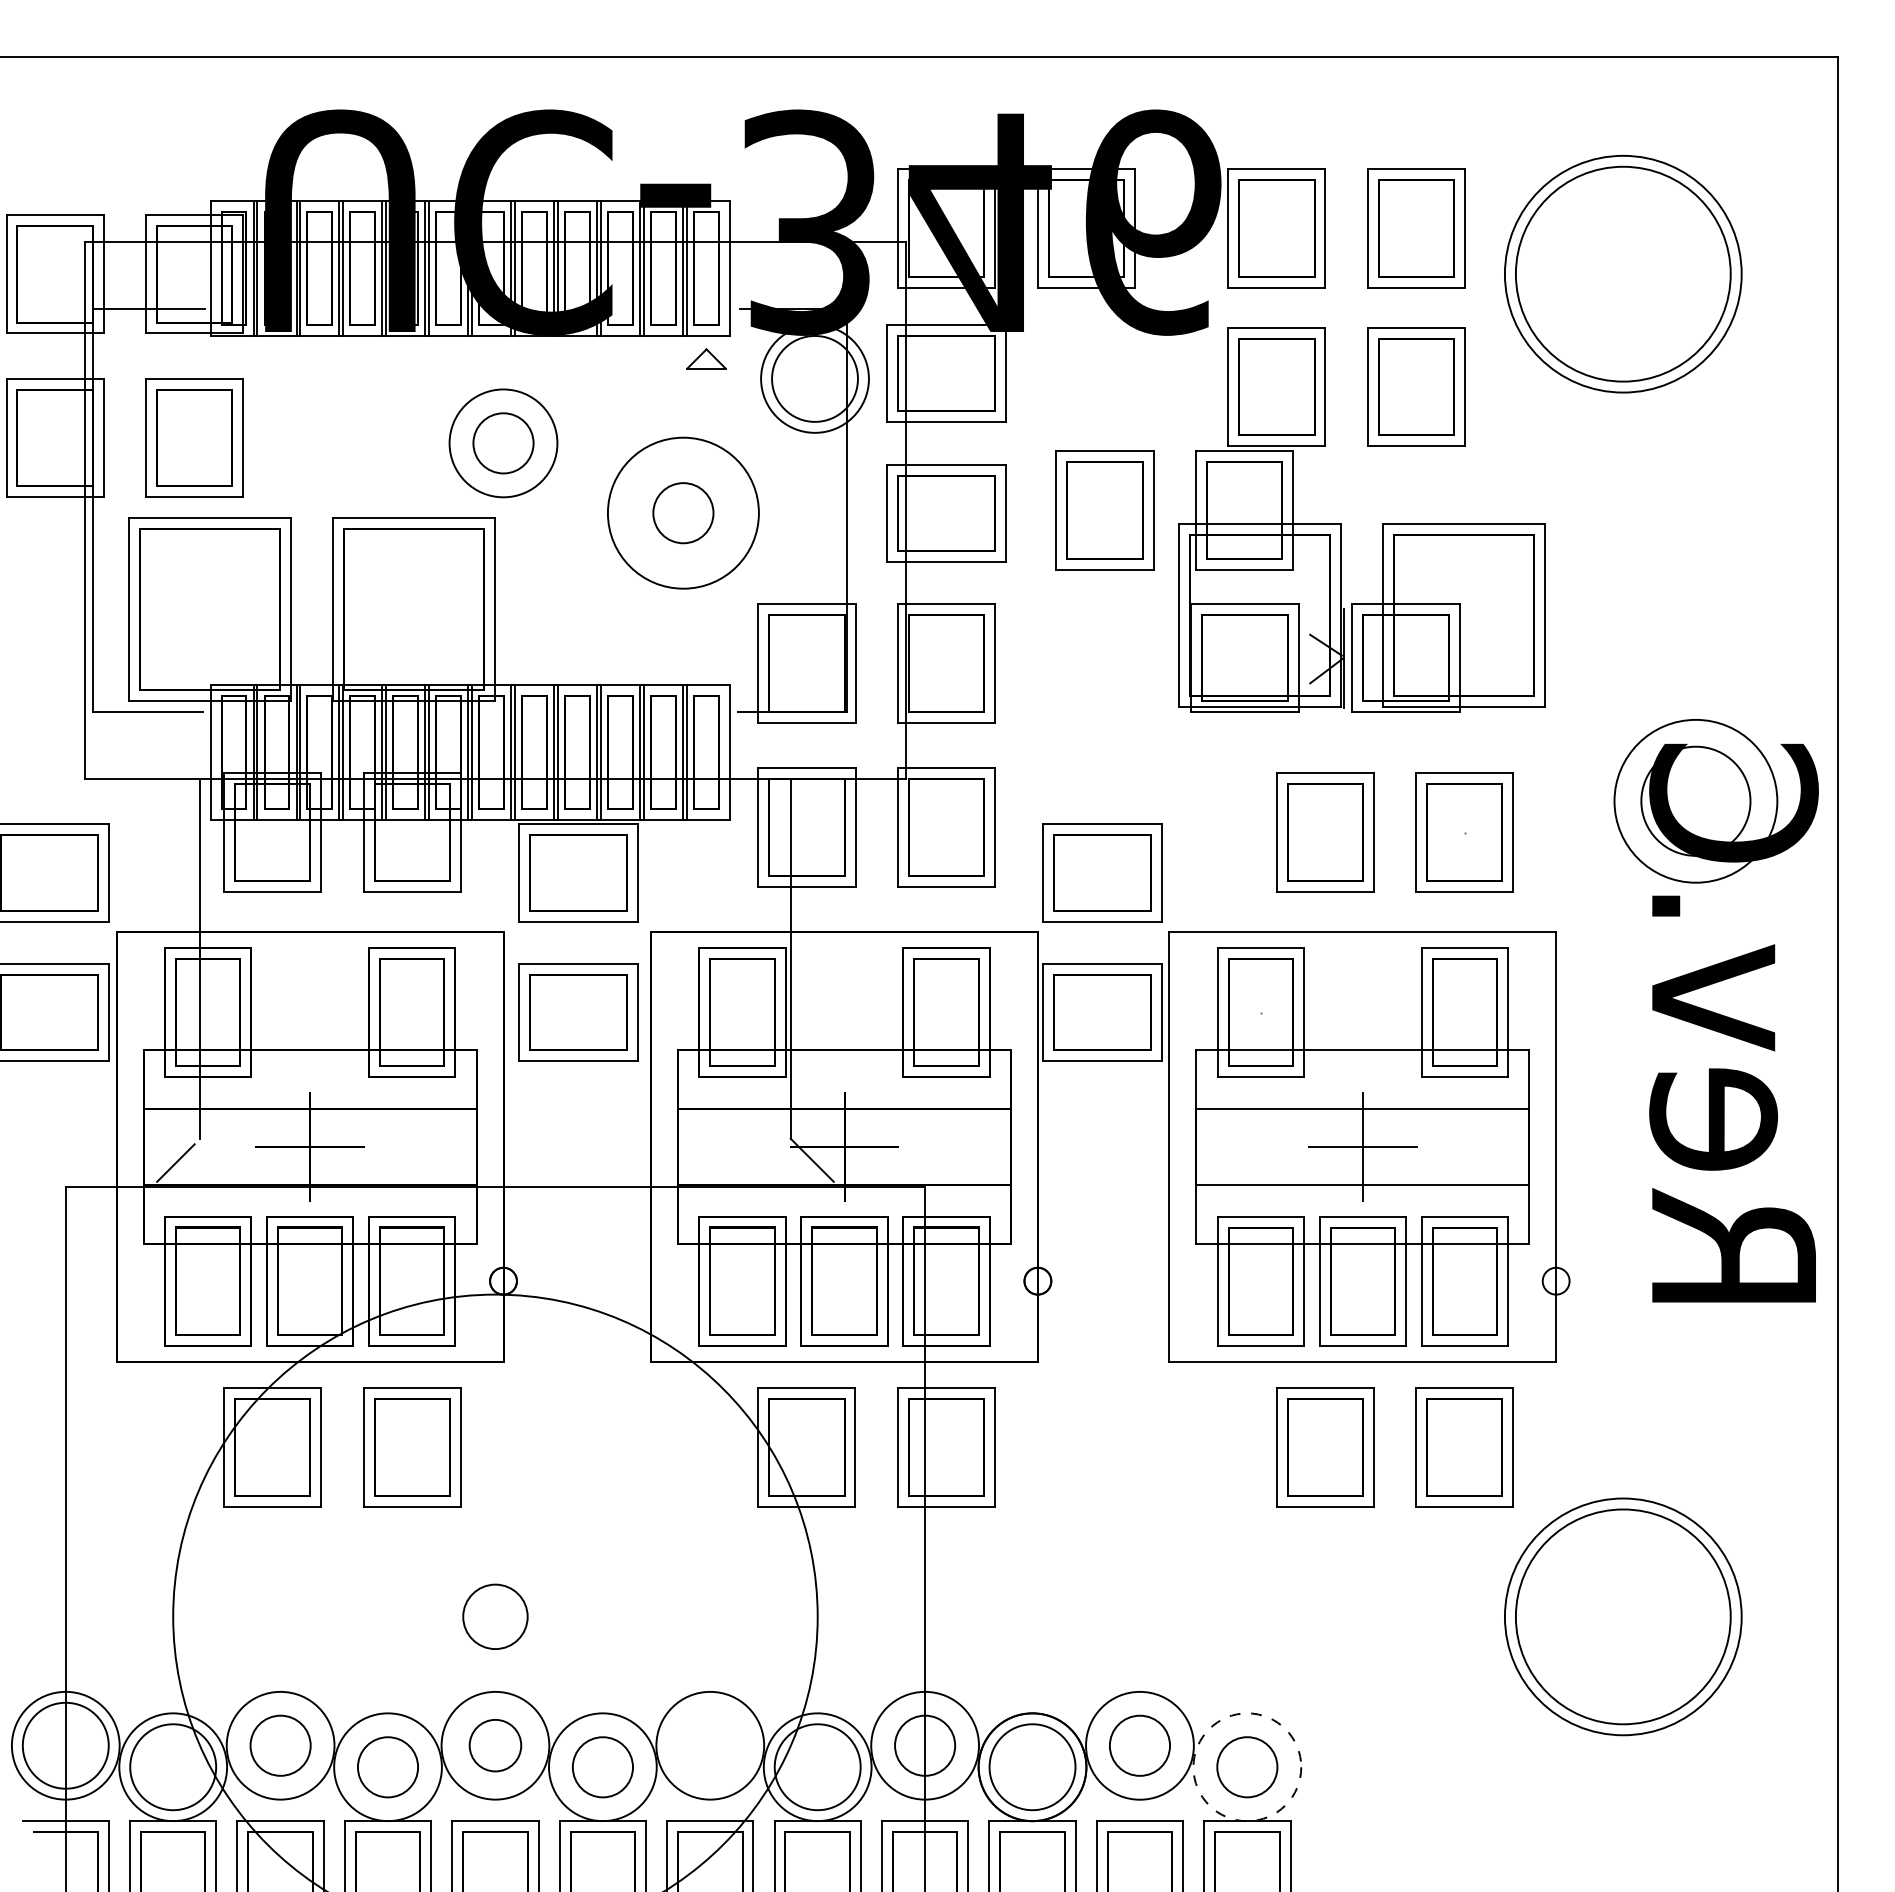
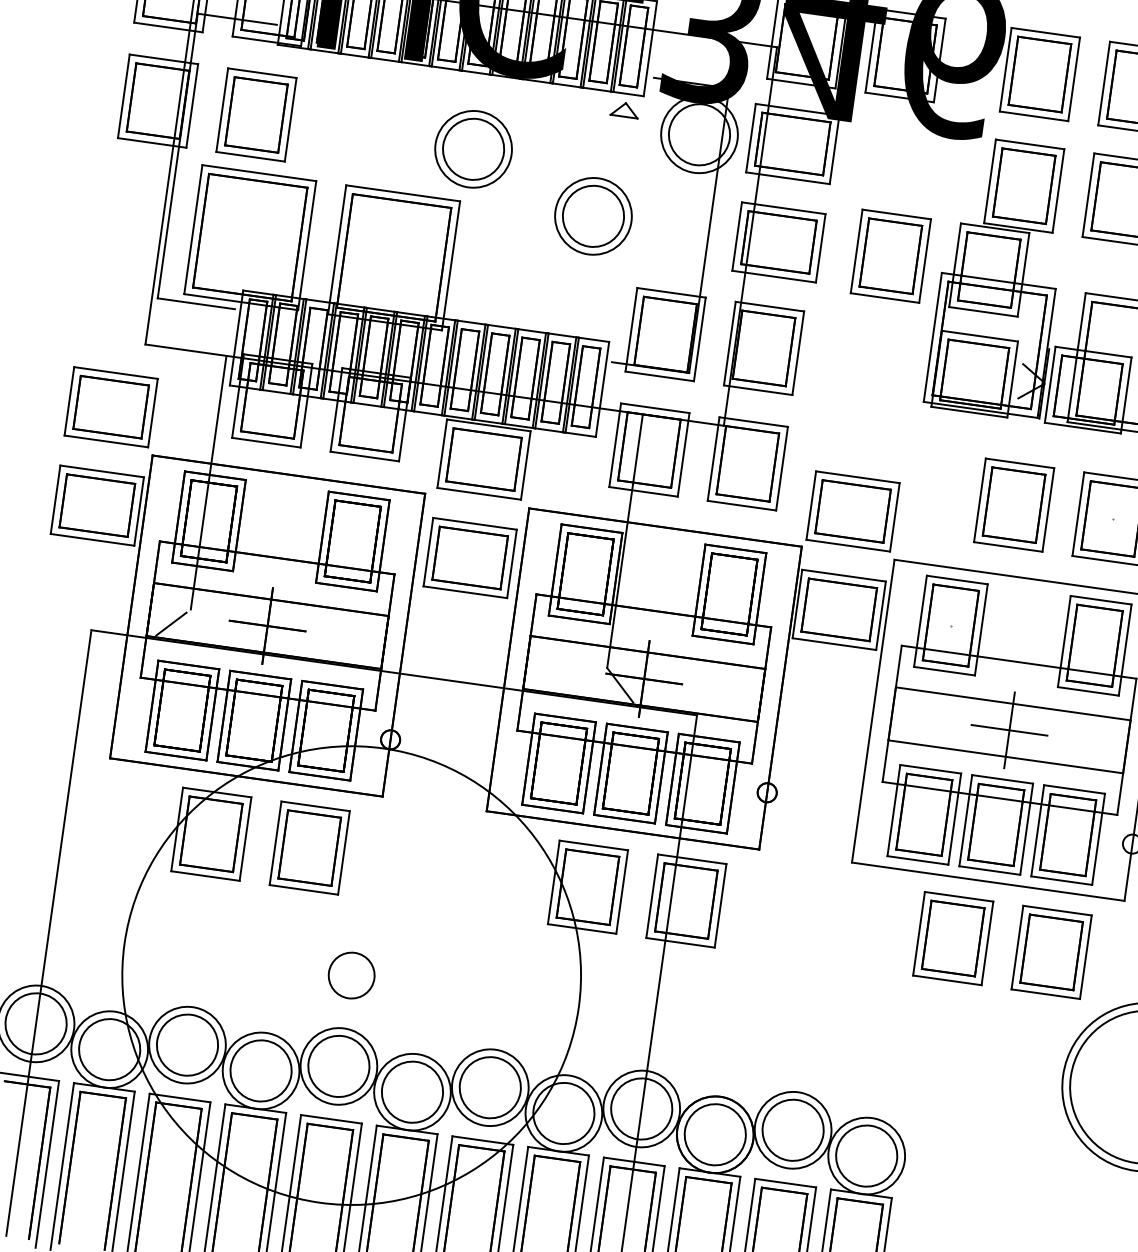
circle: (503, 443) -> (473, 149), size x1.43
circle: (683, 513) -> (593, 216), size x0.71
circle: (683, 513) -> (593, 216), size x1.43
circle: (280, 1745) -> (187, 1044), size x1.43
circle: (495, 1745) -> (338, 1066), size x1.67
circle: (710, 1745) -> (490, 1087), added
circle: (925, 1745) -> (642, 1108), size x1.43
circle: (1139, 1745) -> (792, 1130), size x1.43
circle: (387, 1767) -> (260, 1071), size x1.43
circle: (602, 1767) -> (412, 1092), size x1.43
circle: (1247, 1767) -> (866, 1156), dashed -> solid
circle: (1247, 1767) -> (866, 1156), size x1.43

